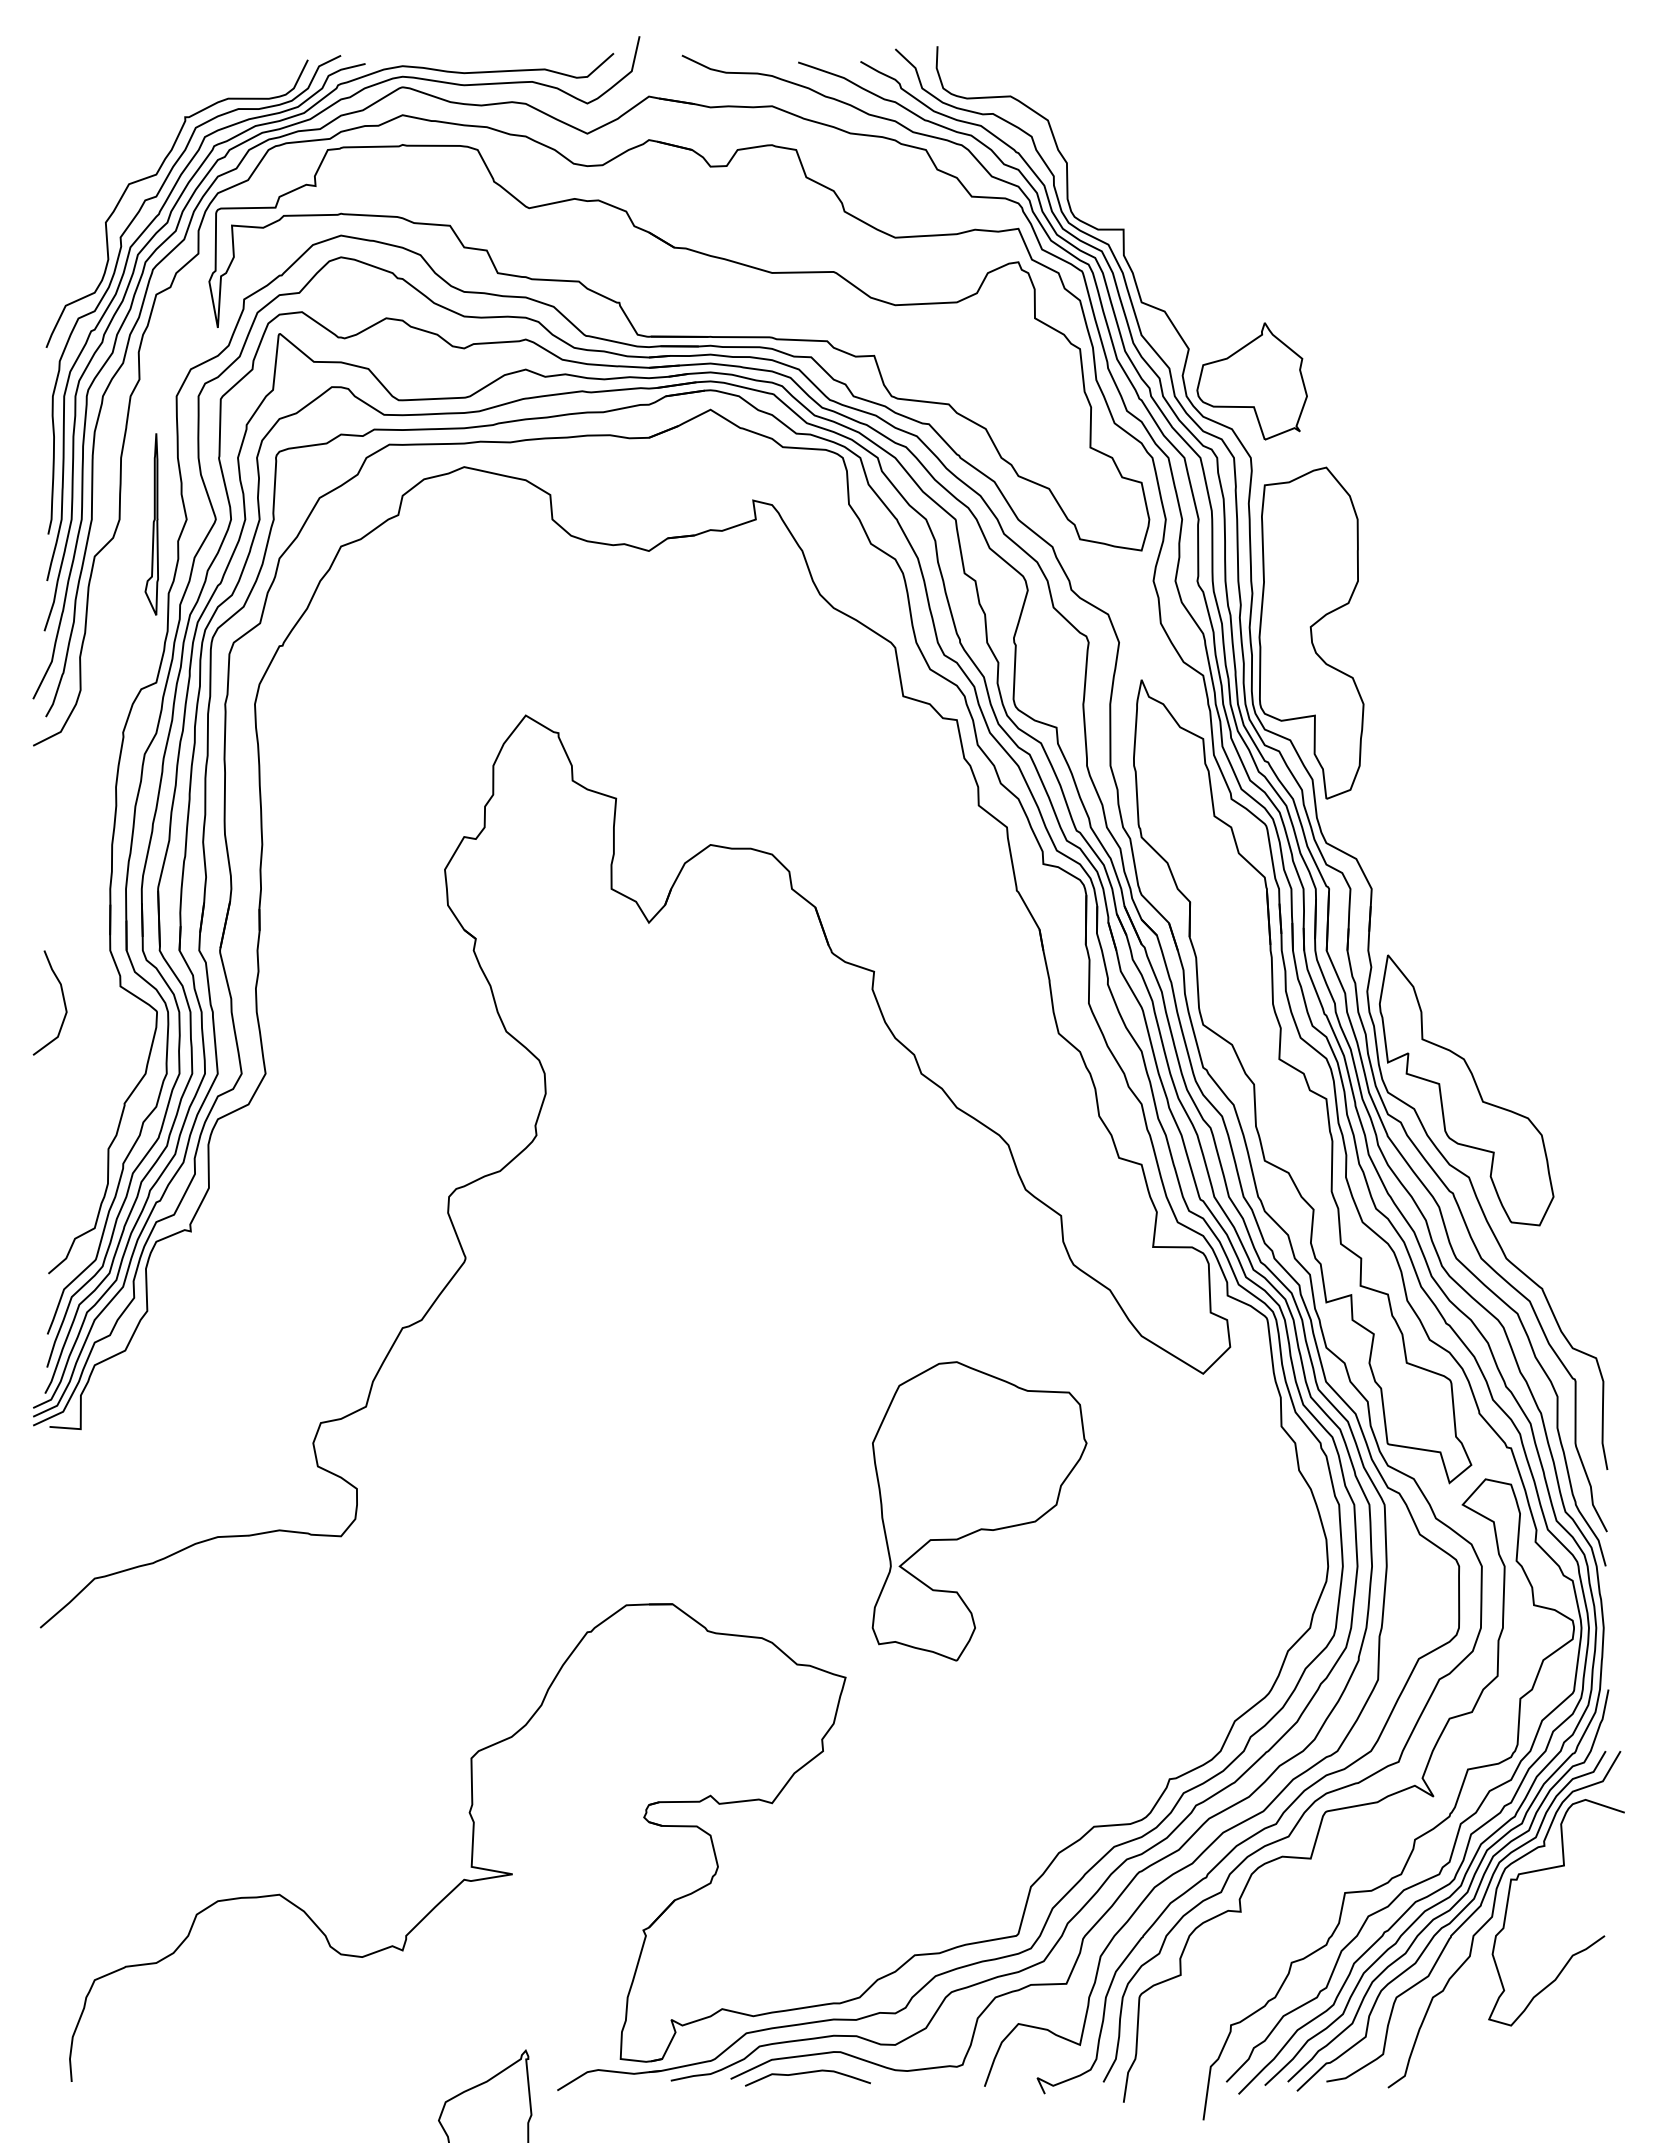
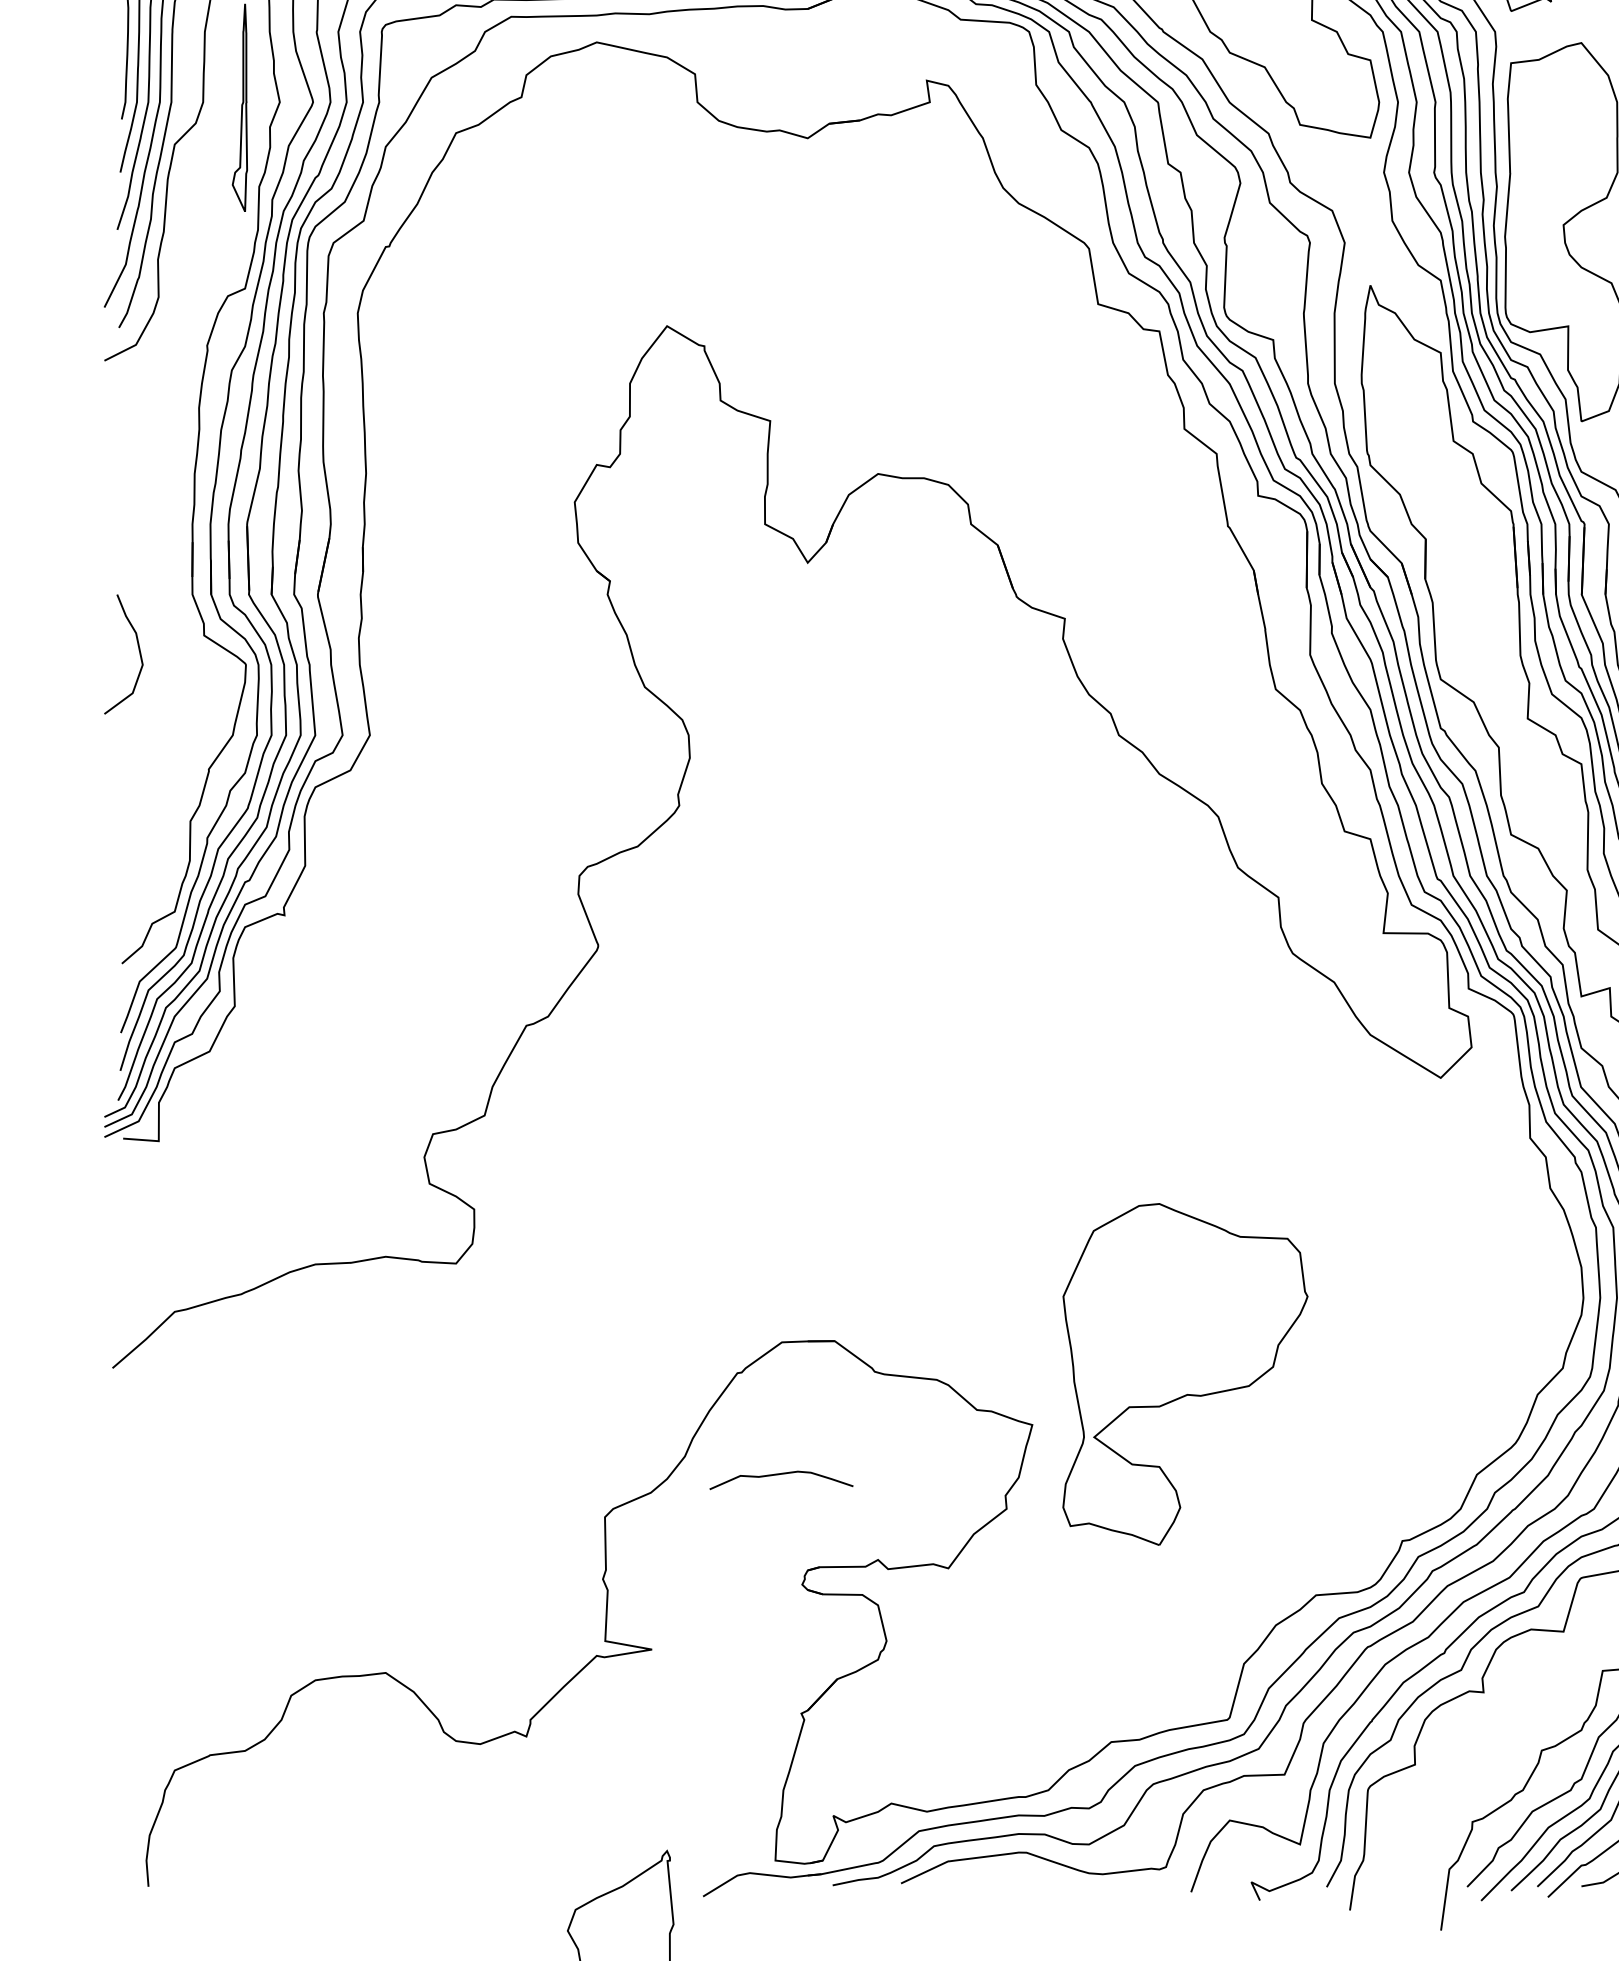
part: (979, 1511) -> (1185, 1374), moved
curve: (807, 2073) -> (780, 1475), moved

